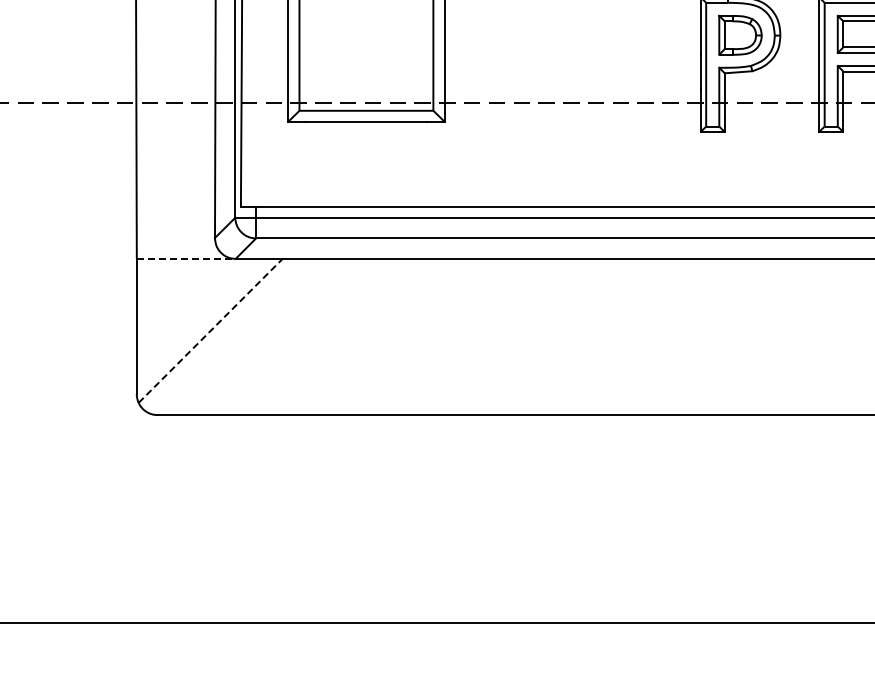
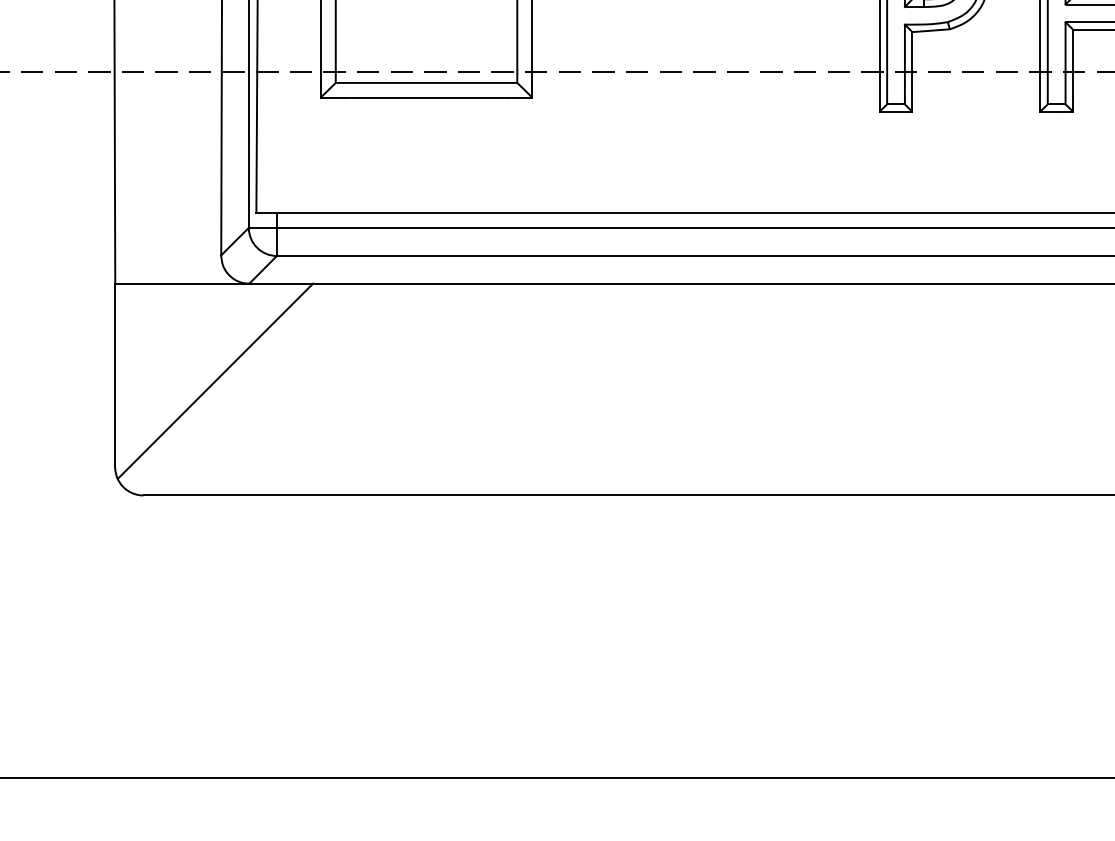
line: (186, 258) -> (182, 283), dashed -> solid
line: (210, 330) -> (215, 380), dashed -> solid

